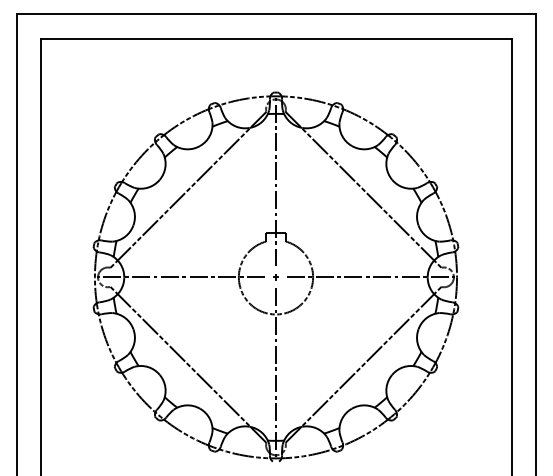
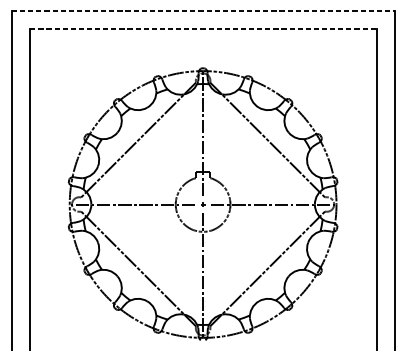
line: (276, 14) -> (203, 10), solid -> dashed
line: (276, 39) -> (203, 29), solid -> dashed

